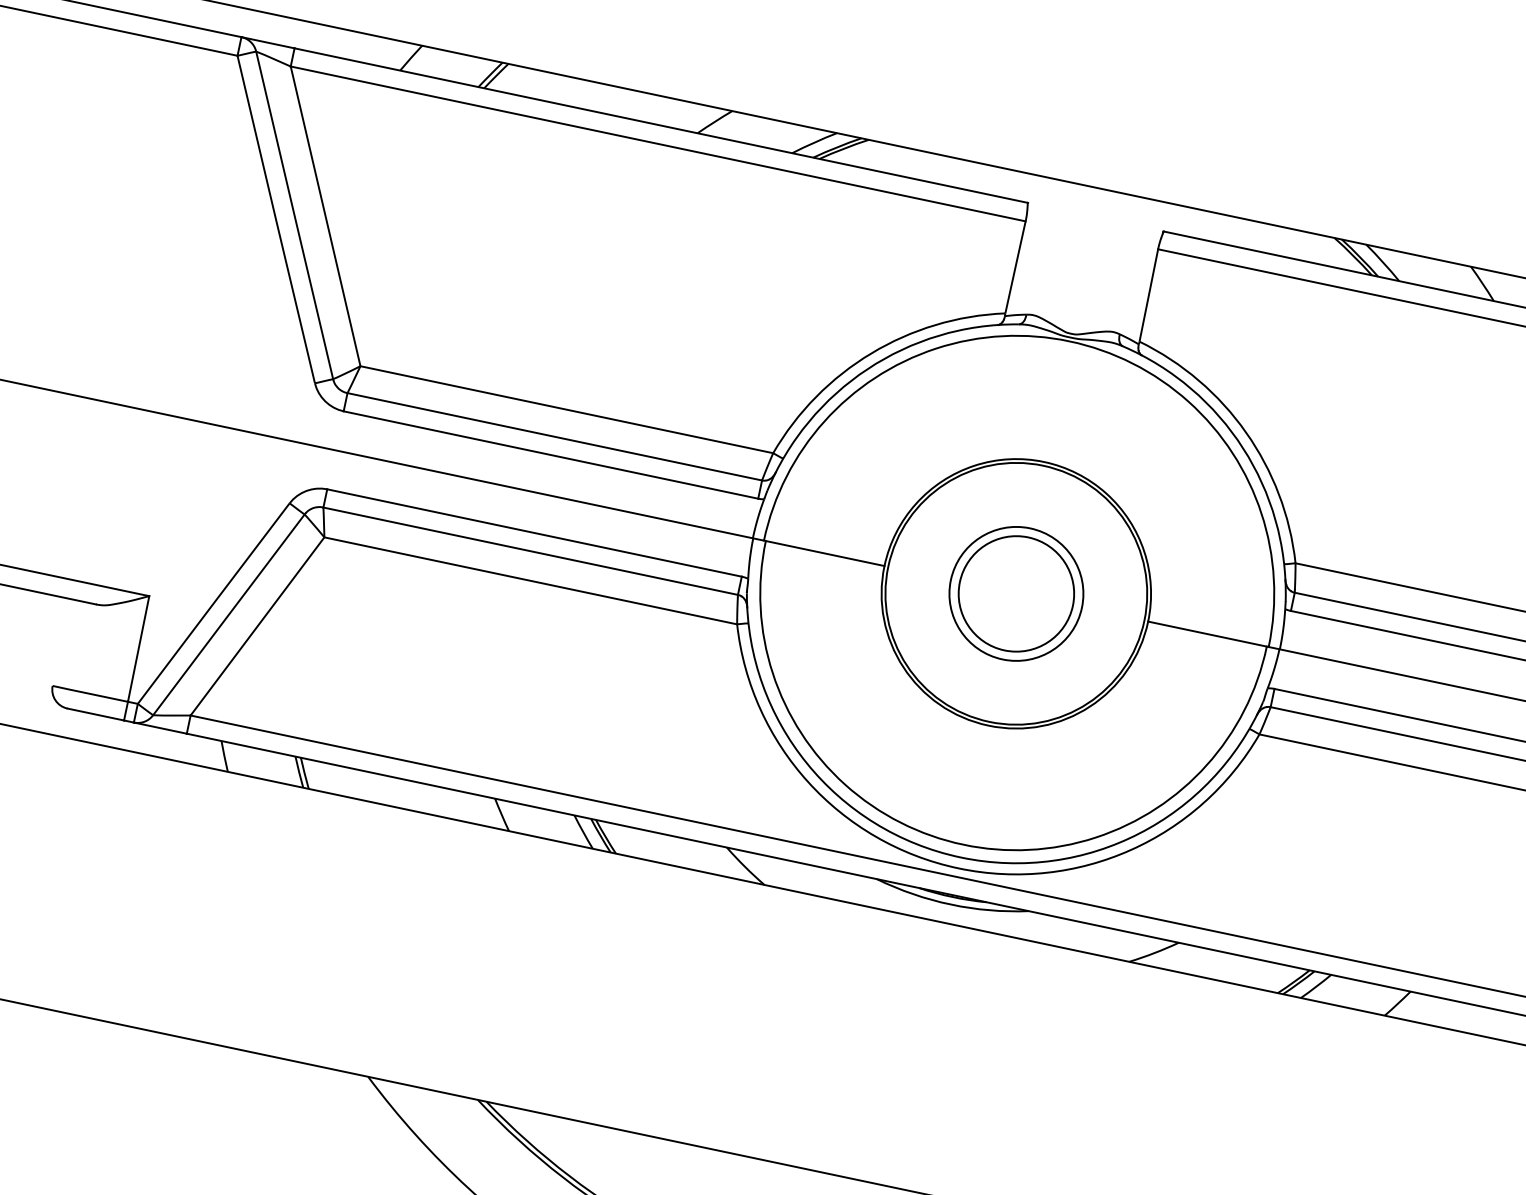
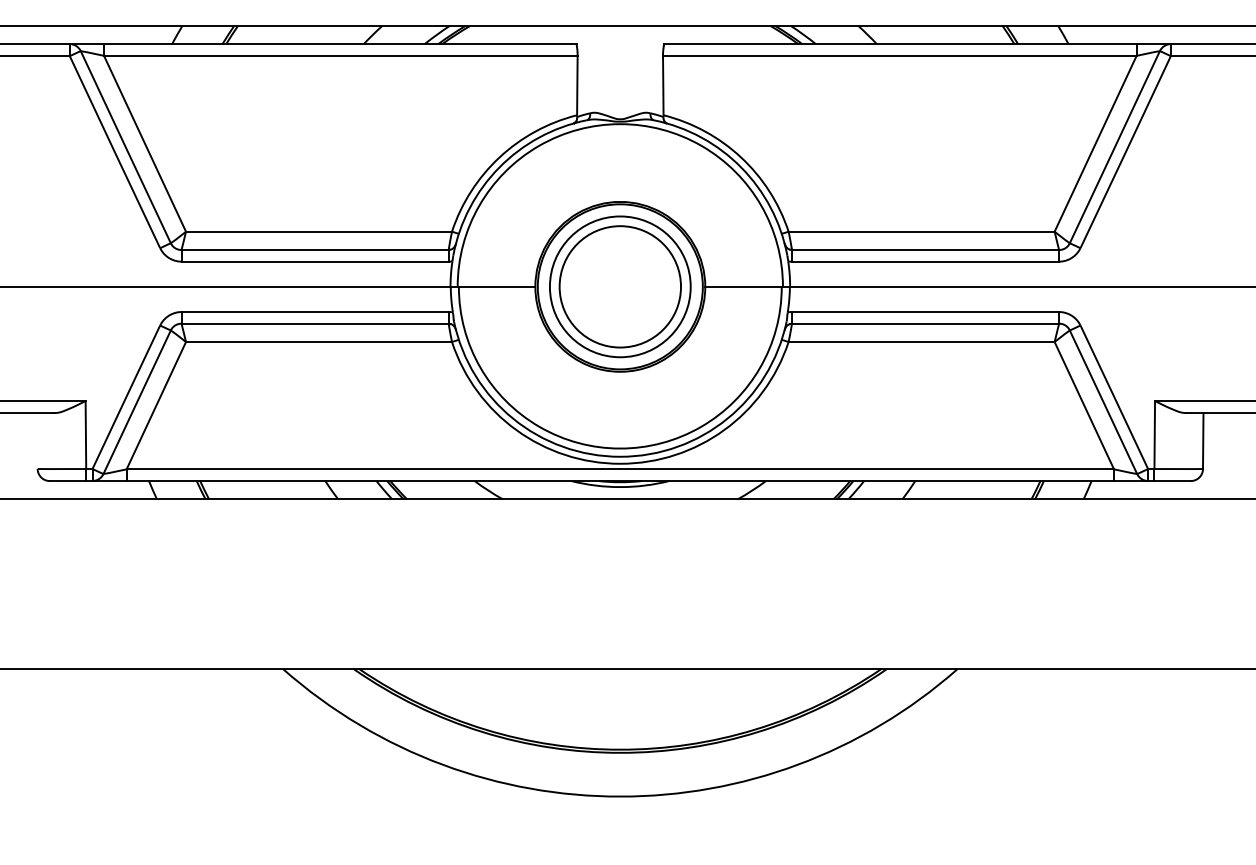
part: (1016, 593) -> (620, 286), size x1.67

